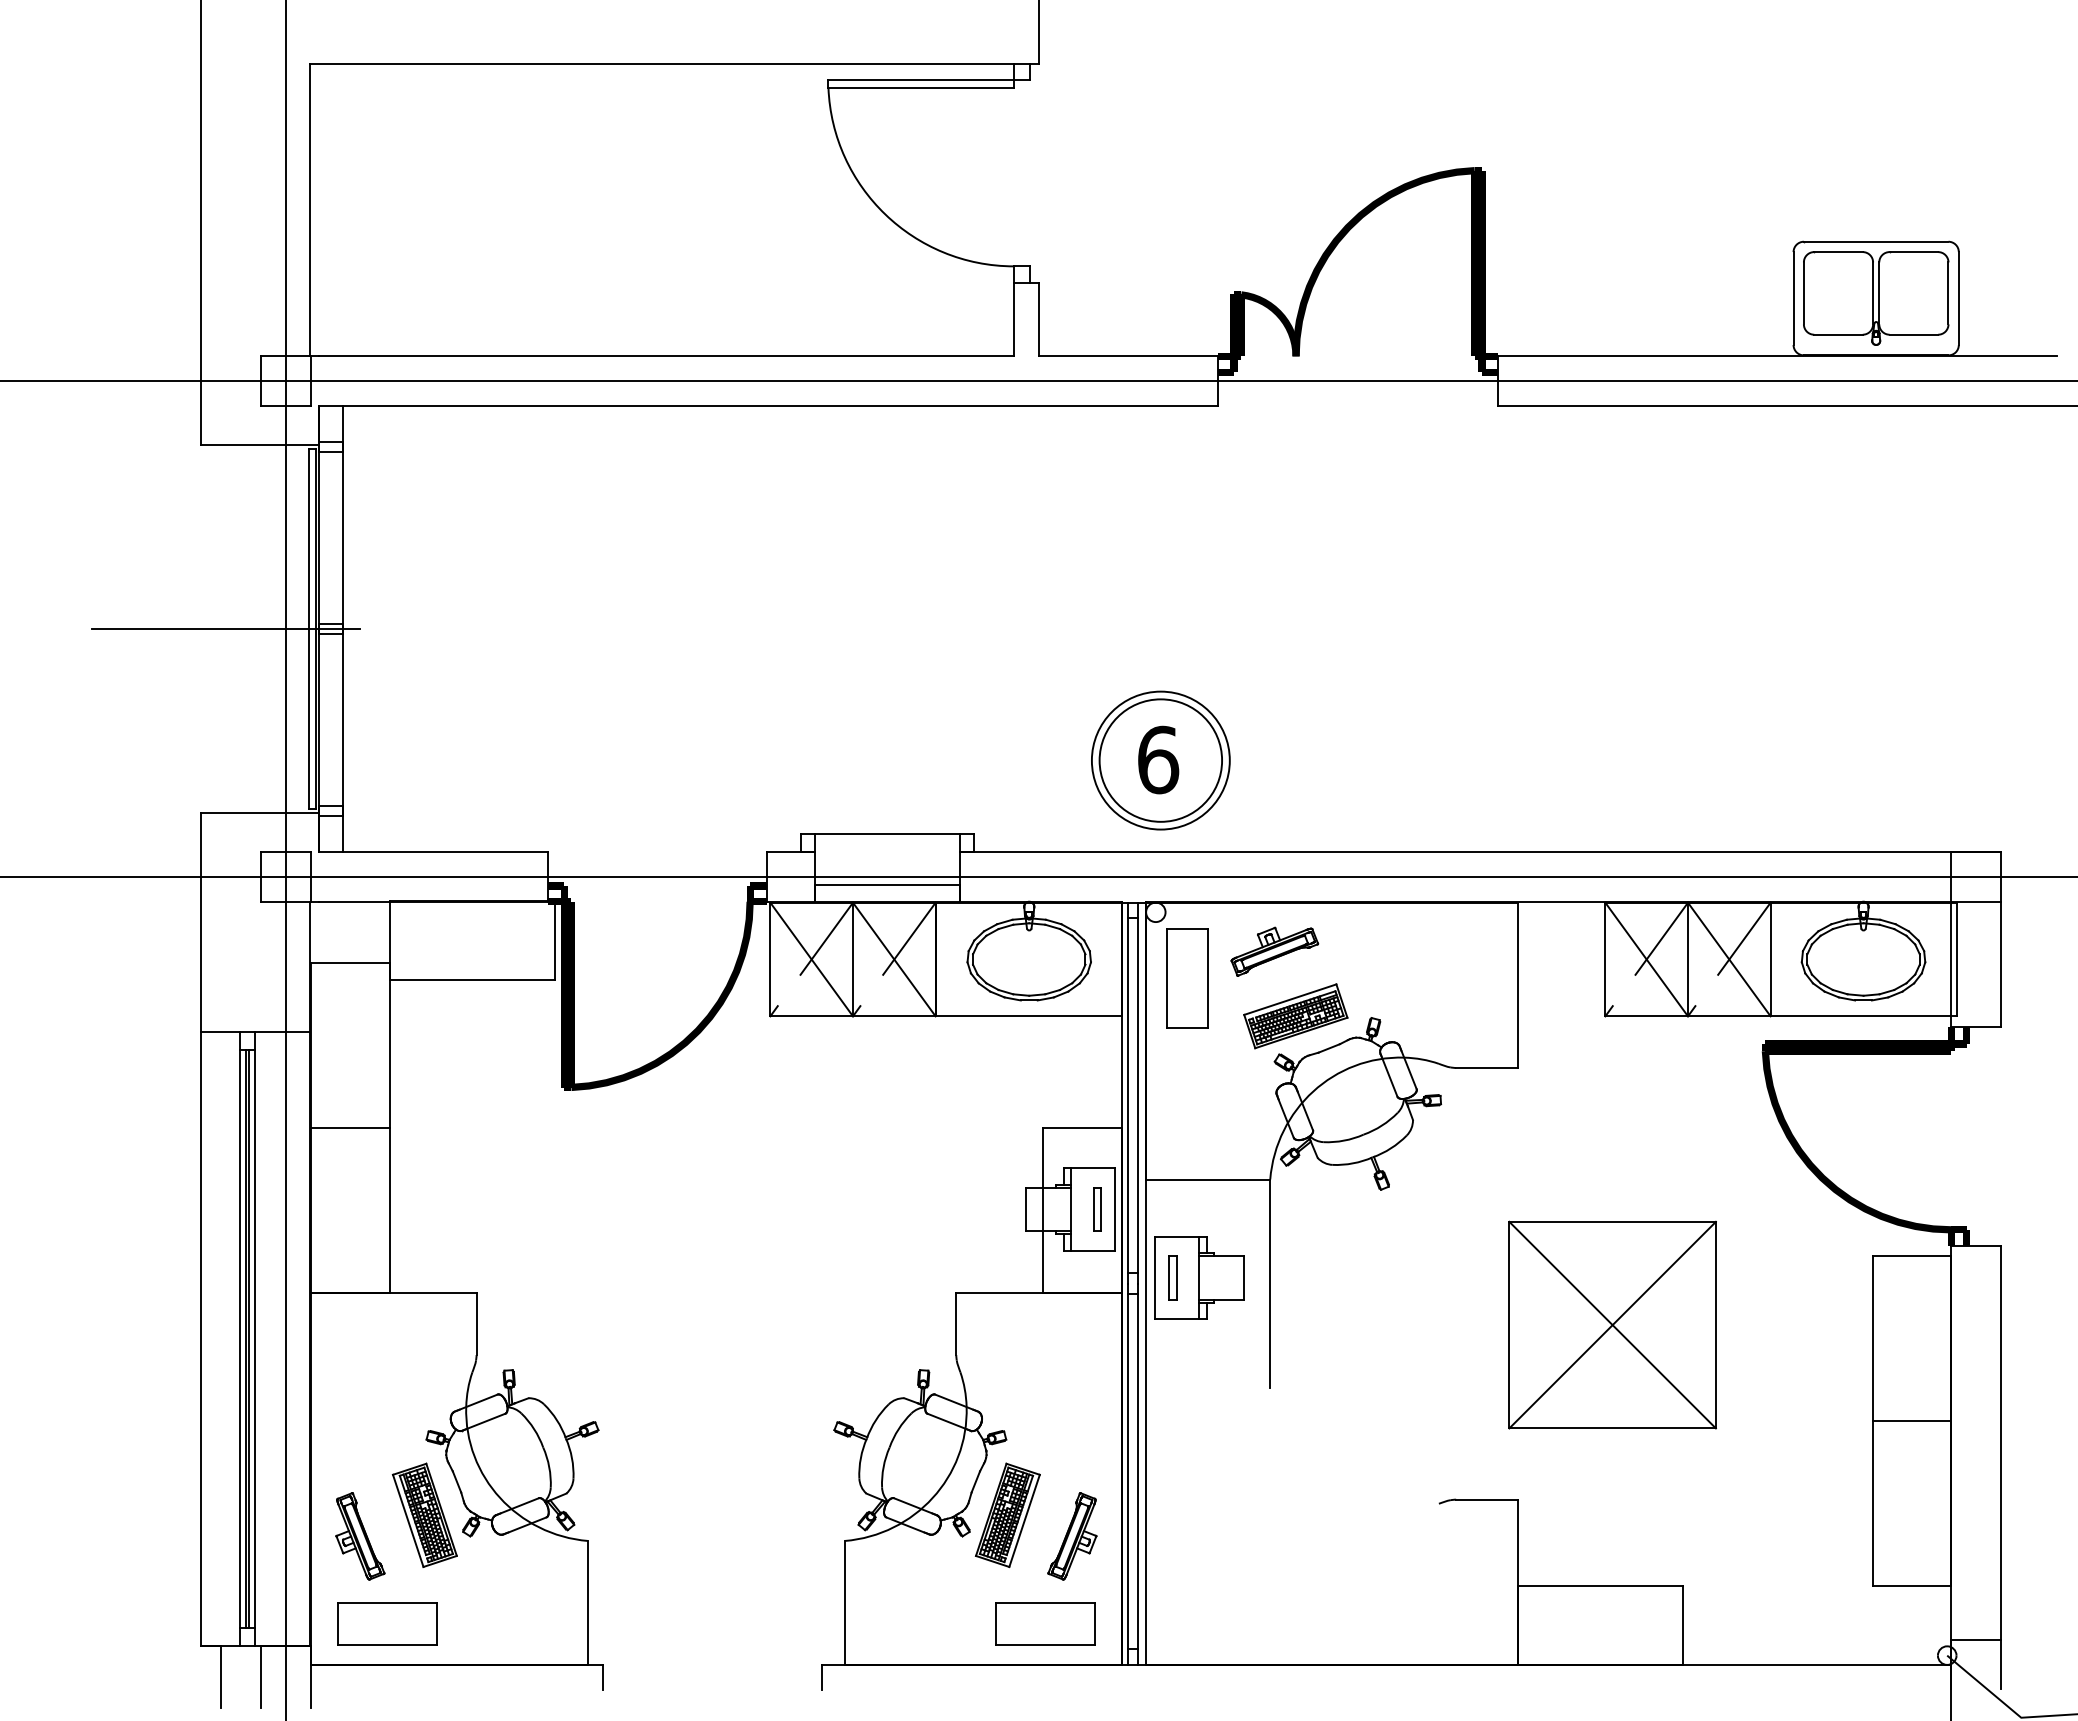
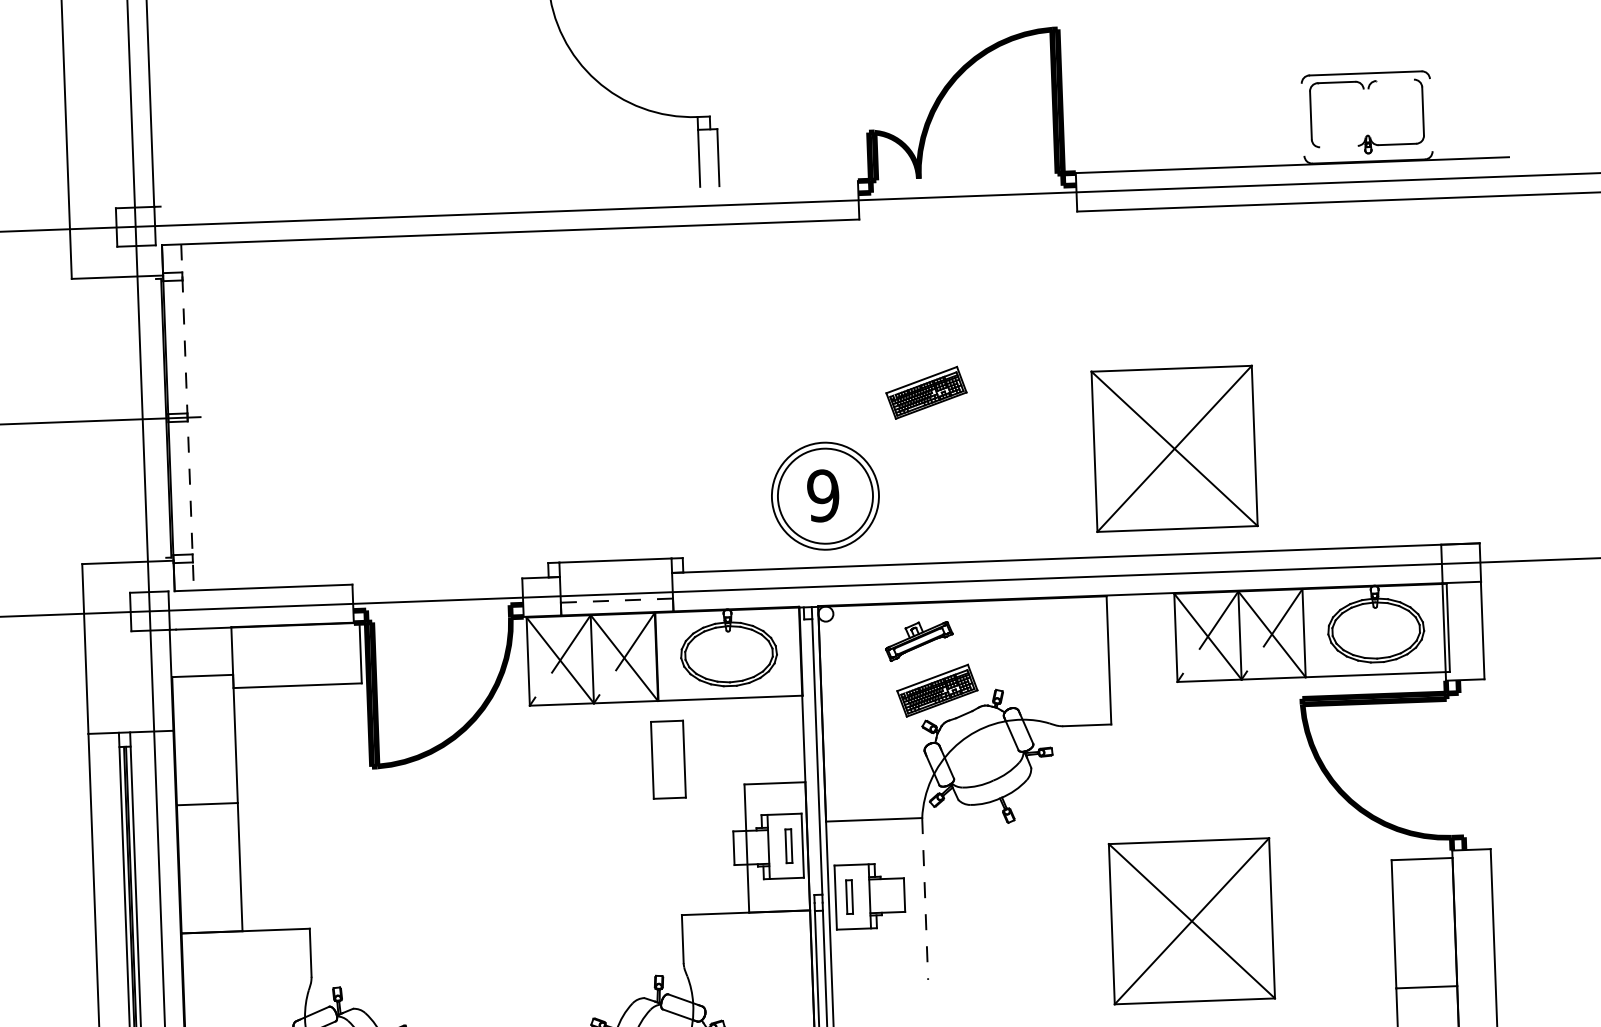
line: (1913, 252) -> (1394, 80), removed
line: (1873, 293) -> (1364, 113), removed
line: (1879, 293) -> (1369, 113), removed
line: (1793, 298) -> (1303, 119), removed
line: (1958, 298) -> (1431, 115), removed
line: (1838, 334) -> (1338, 146), removed
line: (666, 356) -> (430, 196), removed
line: (1127, 356) -> (788, 183), removed
line: (309, 628) -> (161, 417), removed
line: (343, 629) -> (187, 417), solid -> dashed
part: (1295, 632) -> (926, 393), added
part: (1612, 715) -> (1174, 448), added
text: (1158, 759) -> (823, 495), 6 -> 9
line: (886, 885) -> (616, 600), solid -> dashed
part: (1187, 978) -> (668, 759), moved
line: (1127, 1095) -> (809, 756), removed
line: (1270, 1284) -> (925, 899), solid -> dashed

